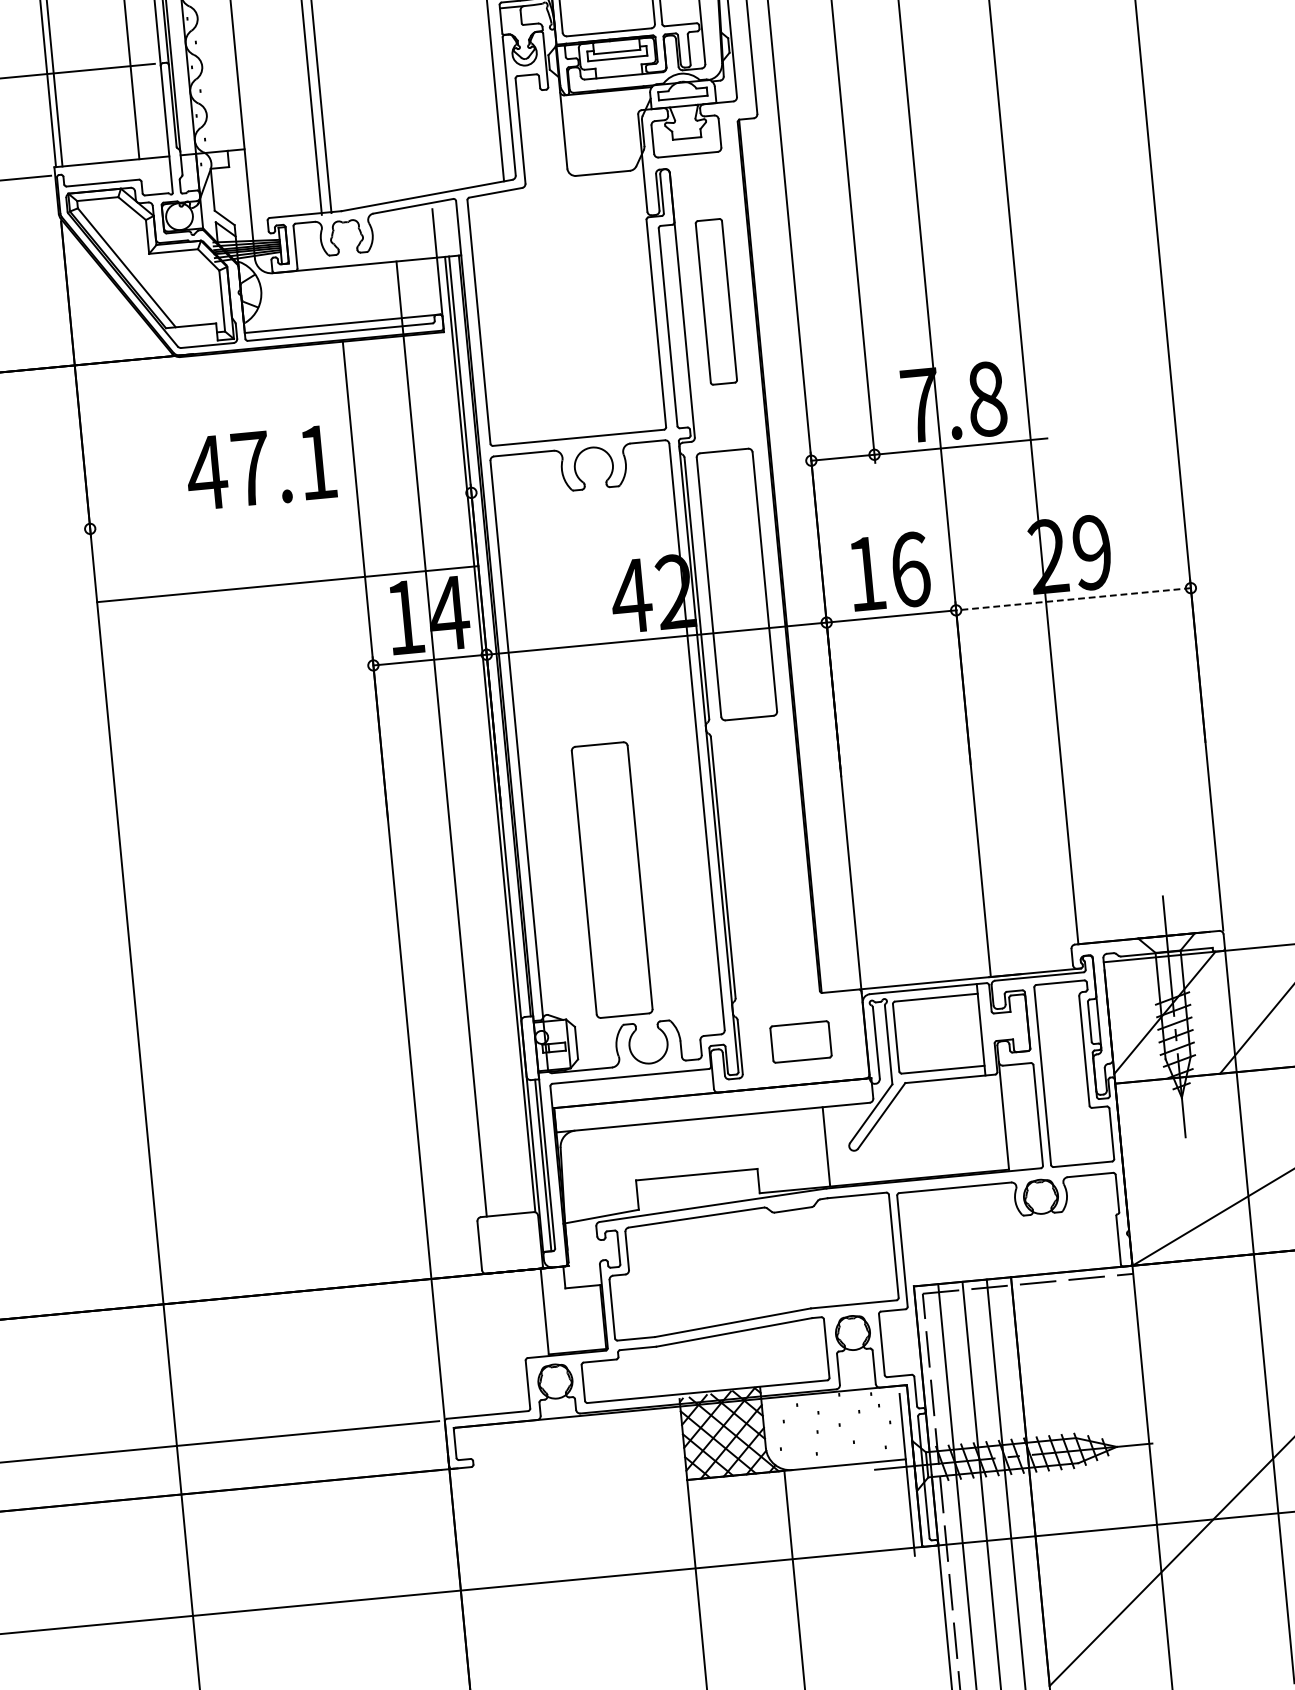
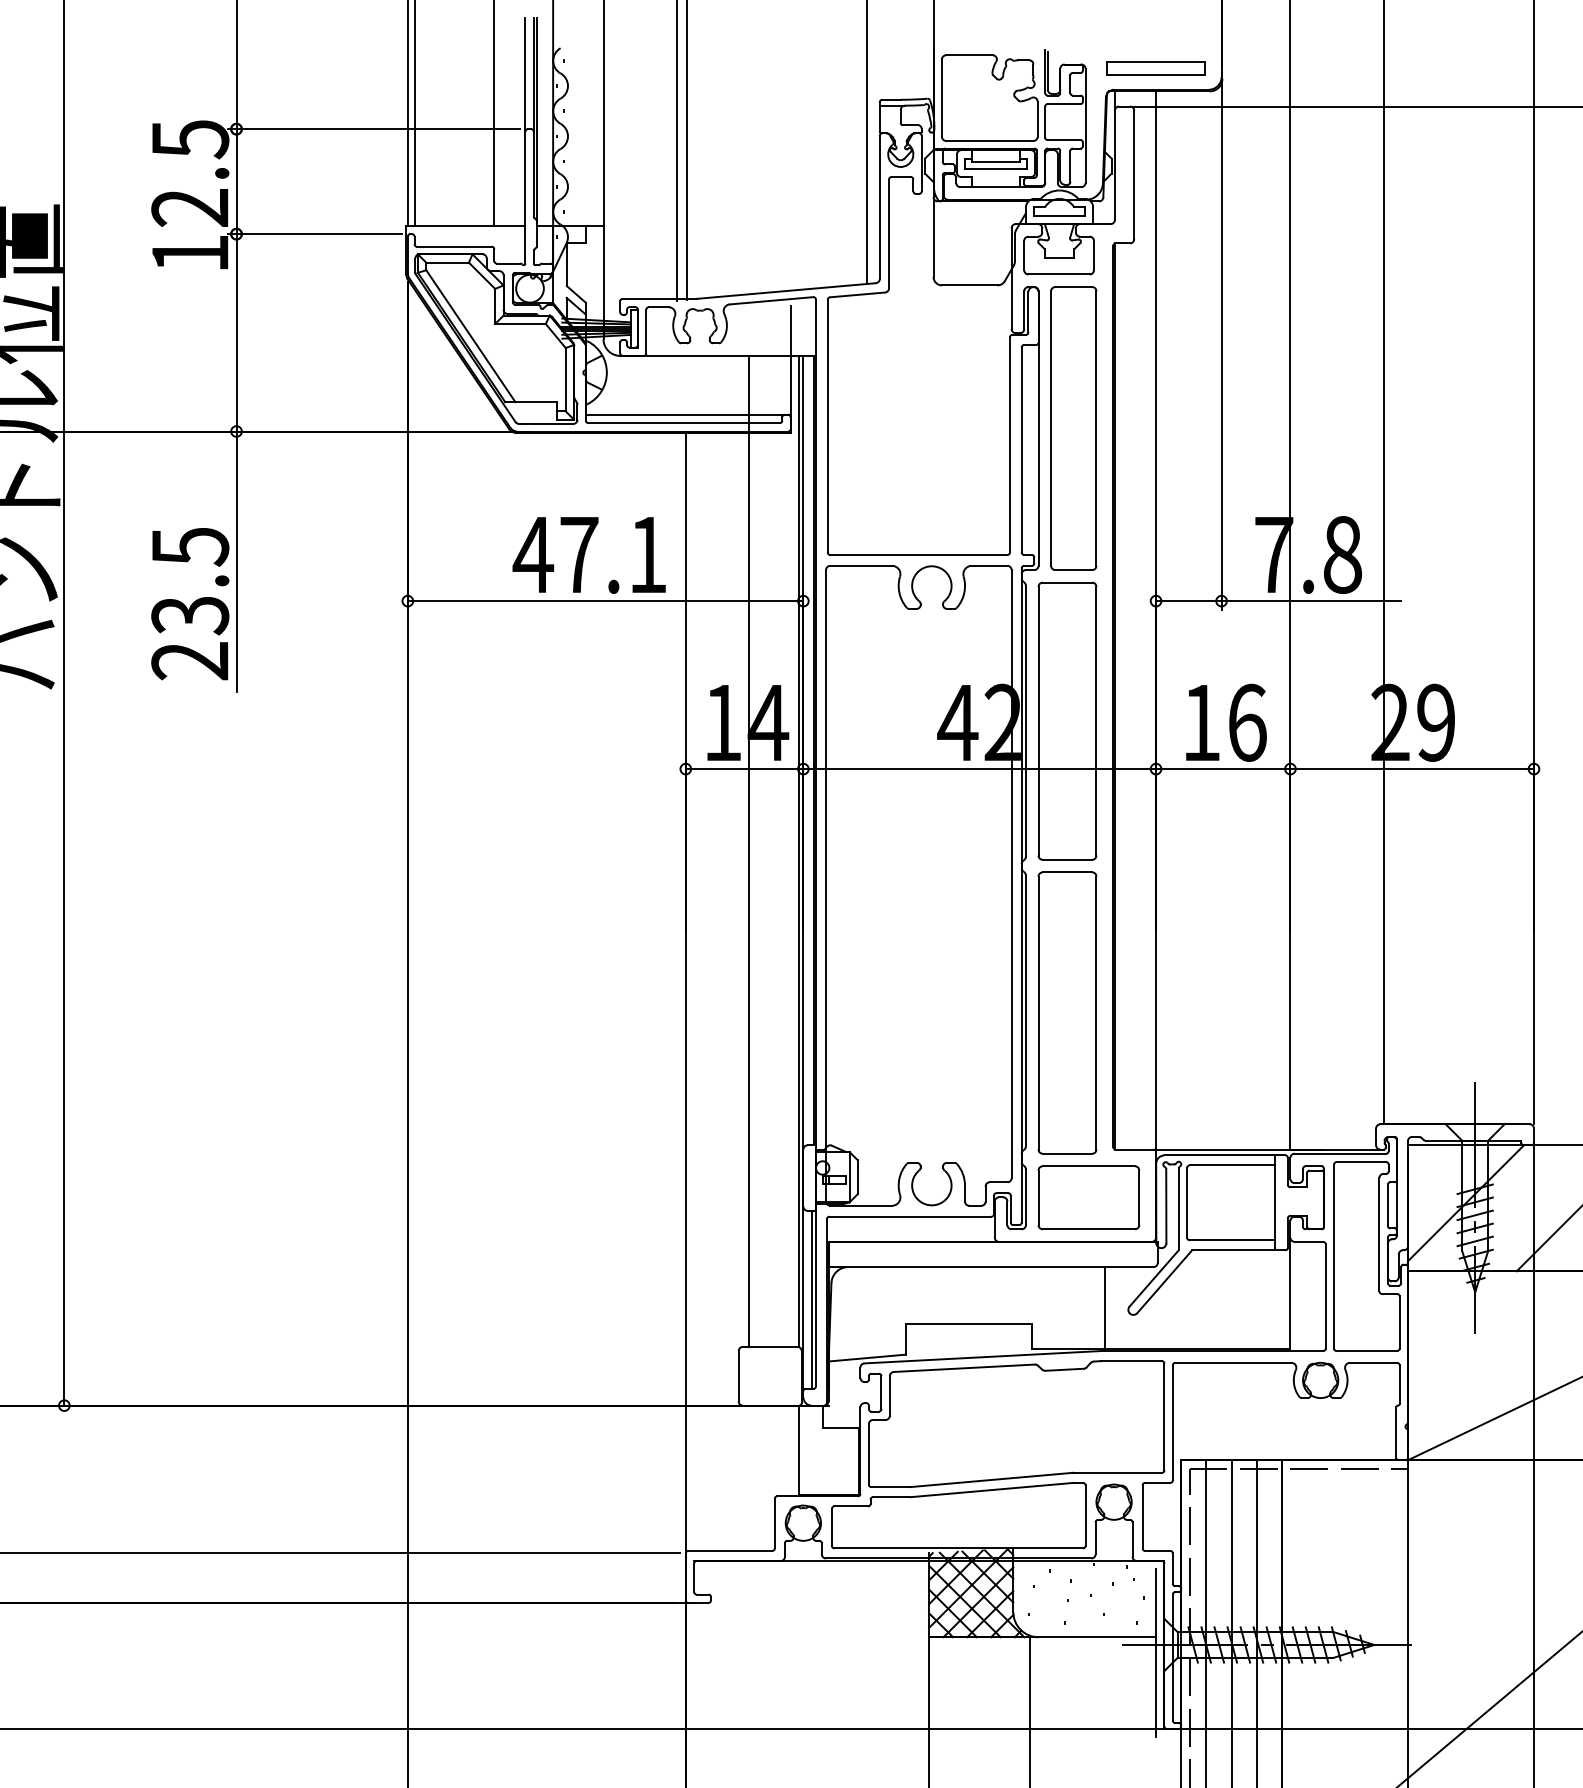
part: (716, 301) -> (1073, 428), size x1.67
line: (287, 584) -> (605, 601), moved
line: (1073, 599) -> (1412, 769), dashed -> solid
part: (612, 879) -> (1067, 1012), moved
part: (800, 1041) -> (1088, 1197), size x1.67

